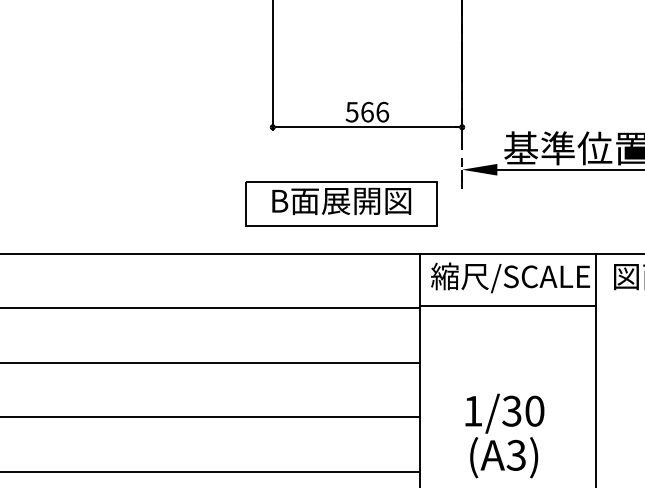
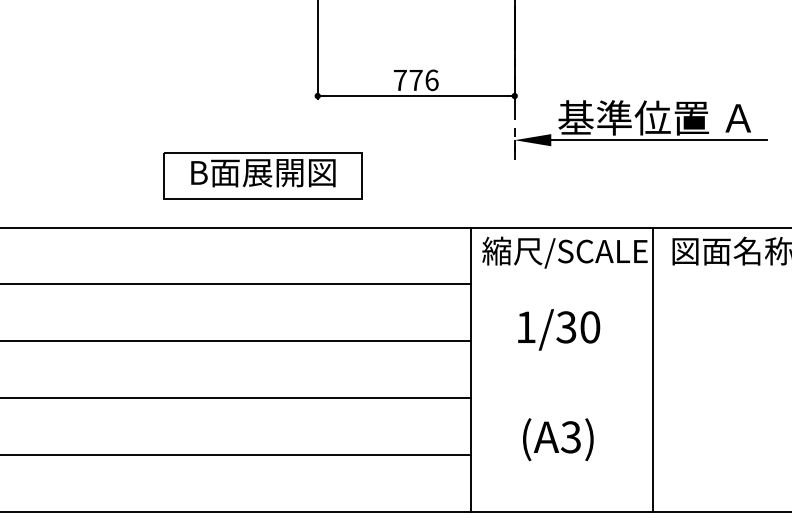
text: (359, 112) -> (407, 80), 566 -> 776
part: (340, 203) -> (262, 175), moved
line: (508, 305) -> (562, 281), removed
text: (505, 413) -> (559, 329), moved

